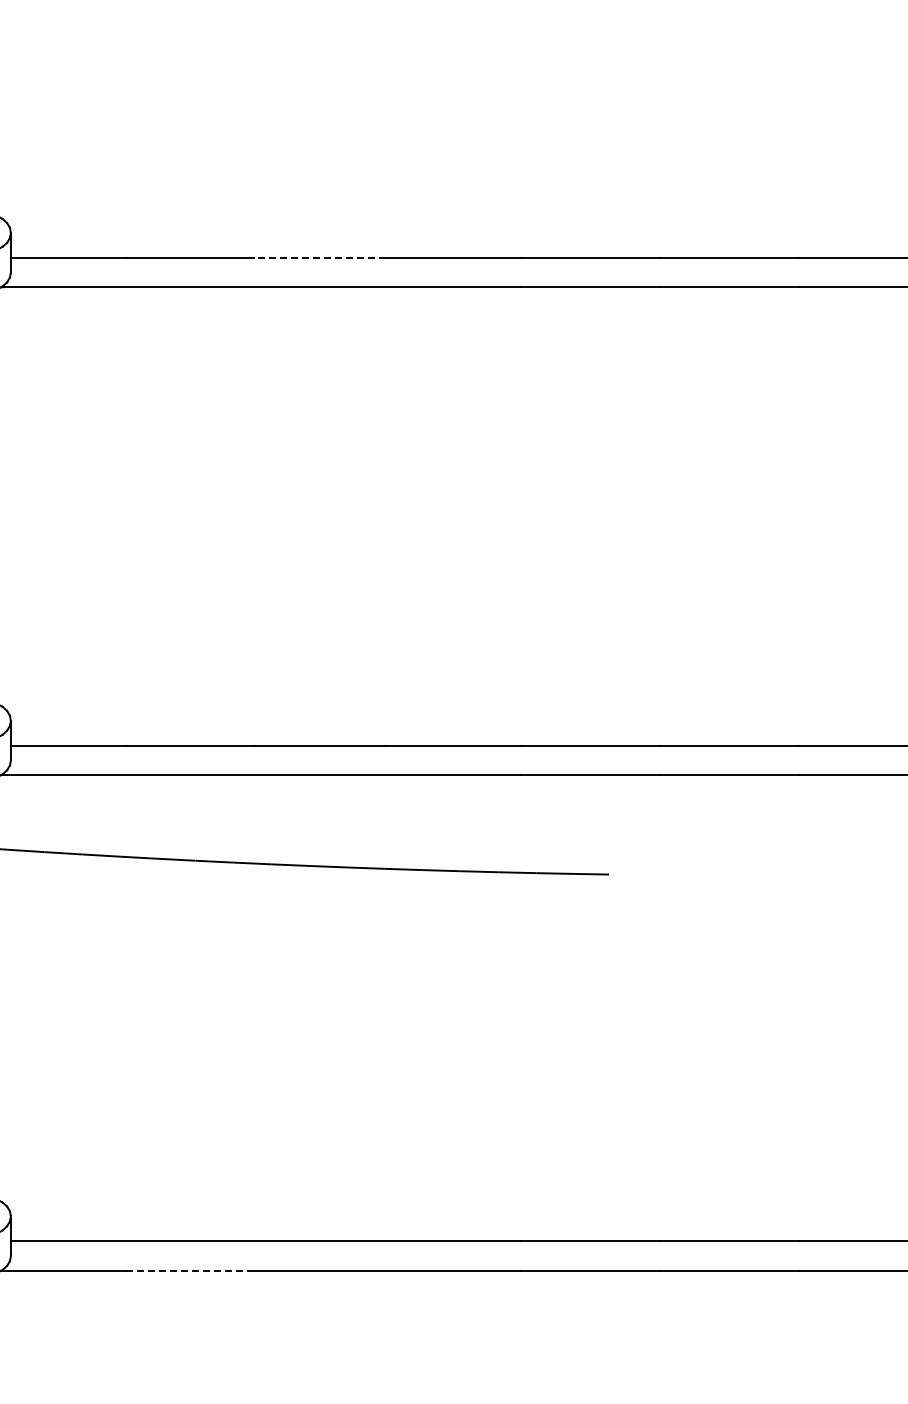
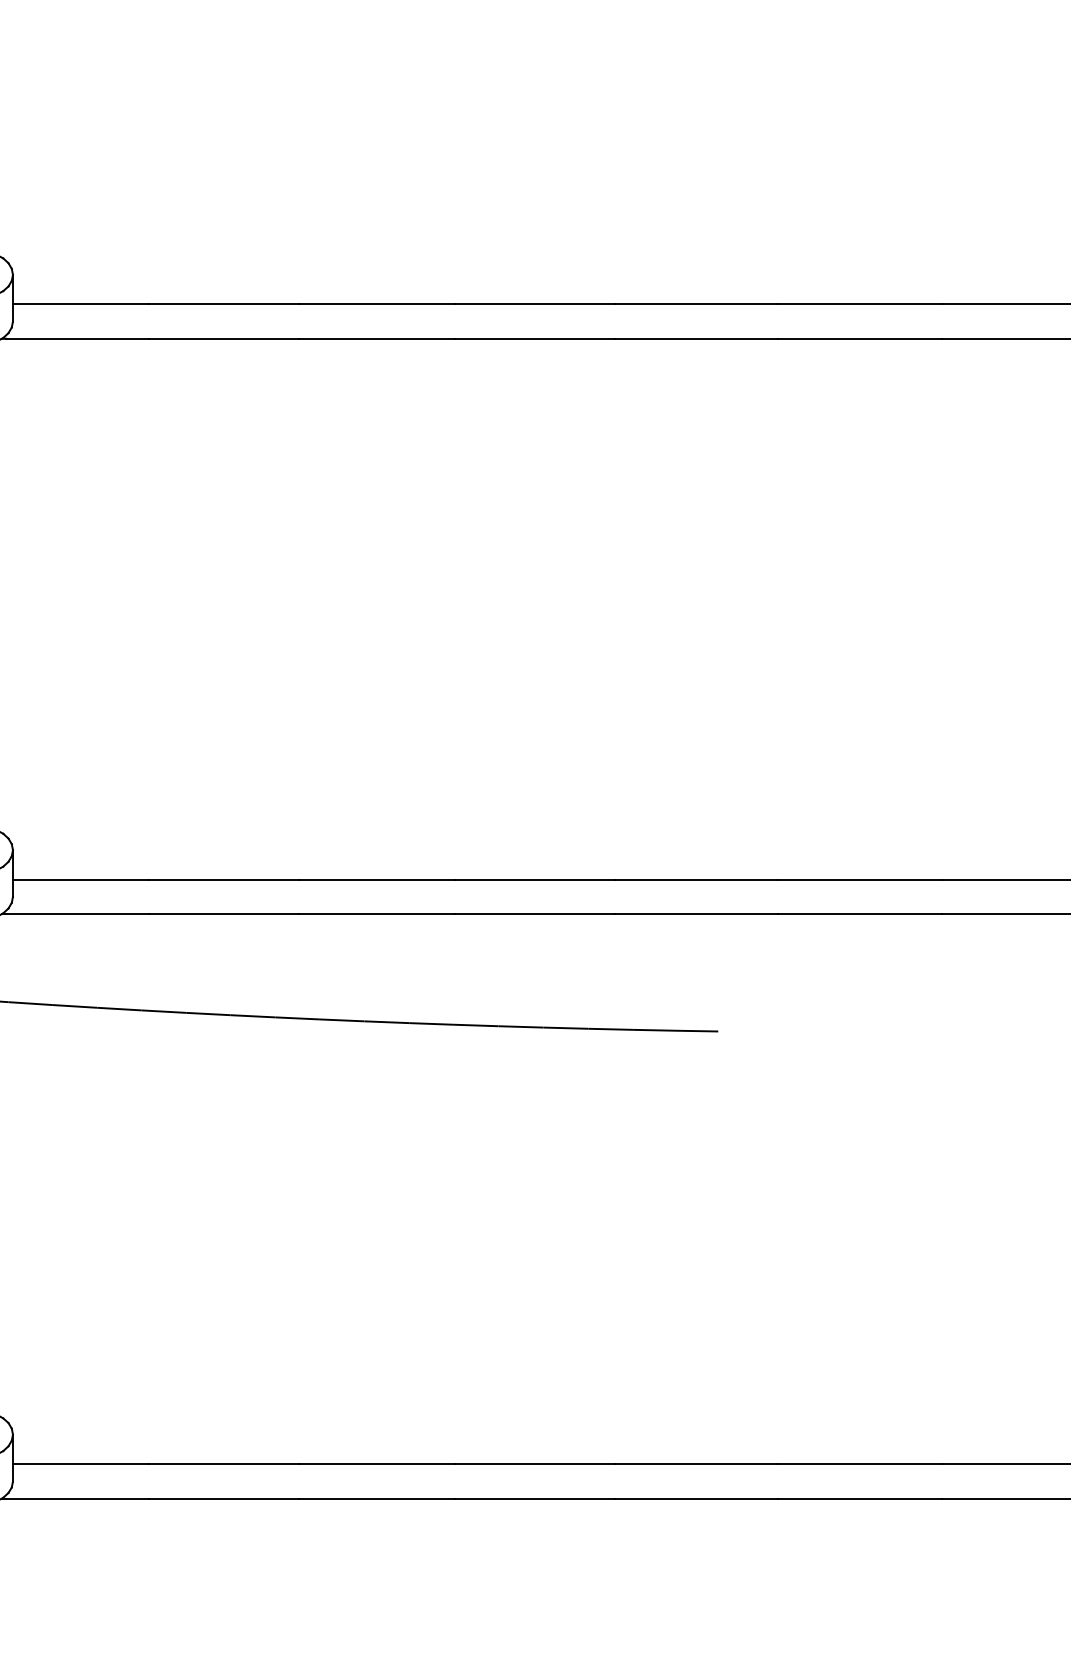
line: (319, 257) -> (376, 303), dashed -> solid
line: (189, 1270) -> (223, 1498), dashed -> solid

